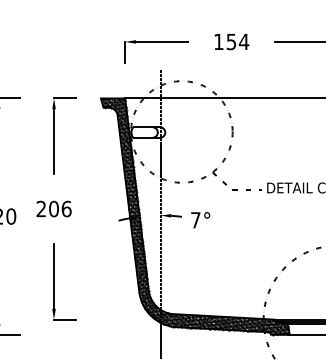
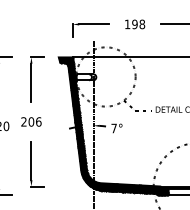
text: (237, 42) -> (138, 24), 154 -> 198

